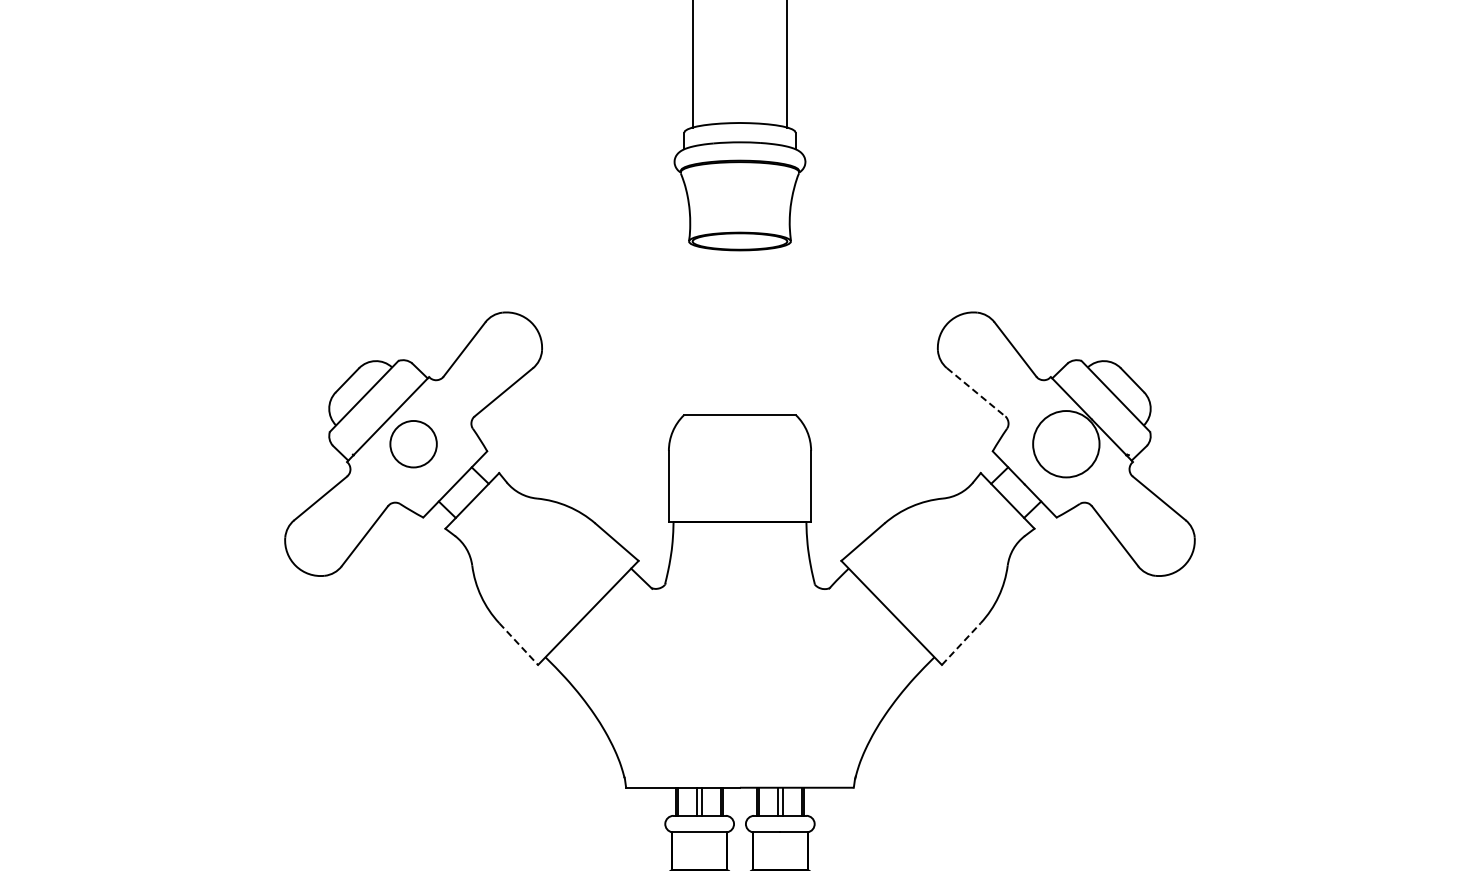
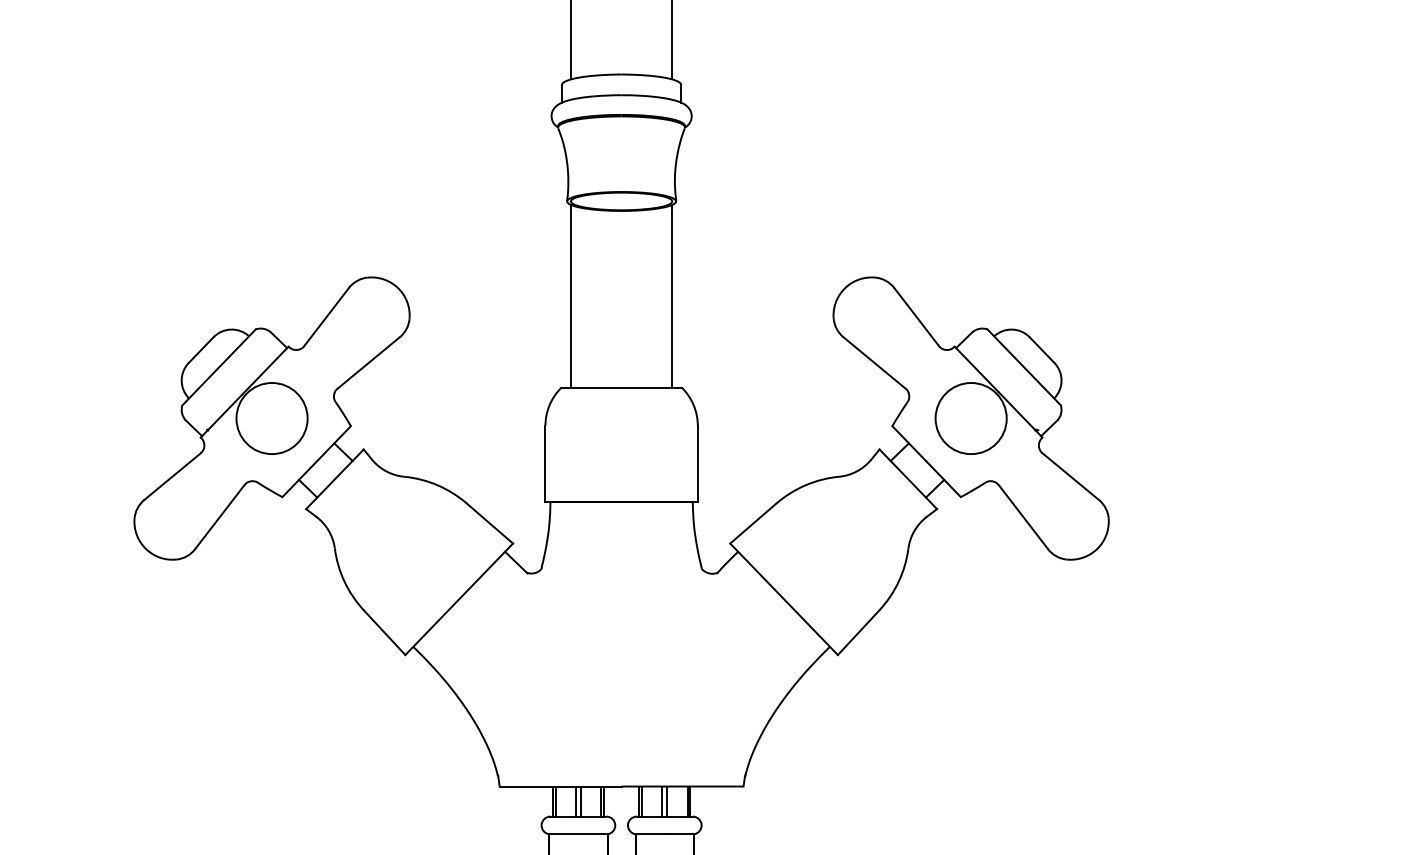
line: (692, 329) -> (570, 295), added
line: (787, 329) -> (672, 295), added
line: (976, 392) -> (874, 363), dashed -> solid
circle: (413, 444) -> (271, 418), size x1.43
line: (961, 643) -> (858, 632), dashed -> solid
line: (519, 644) -> (385, 633), dashed -> solid

